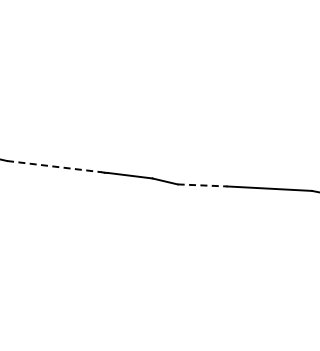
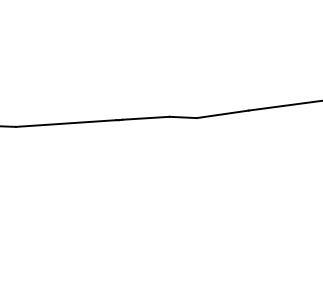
line: (54, 166) -> (66, 123), dashed -> solid
line: (202, 185) -> (222, 114), dashed -> solid

